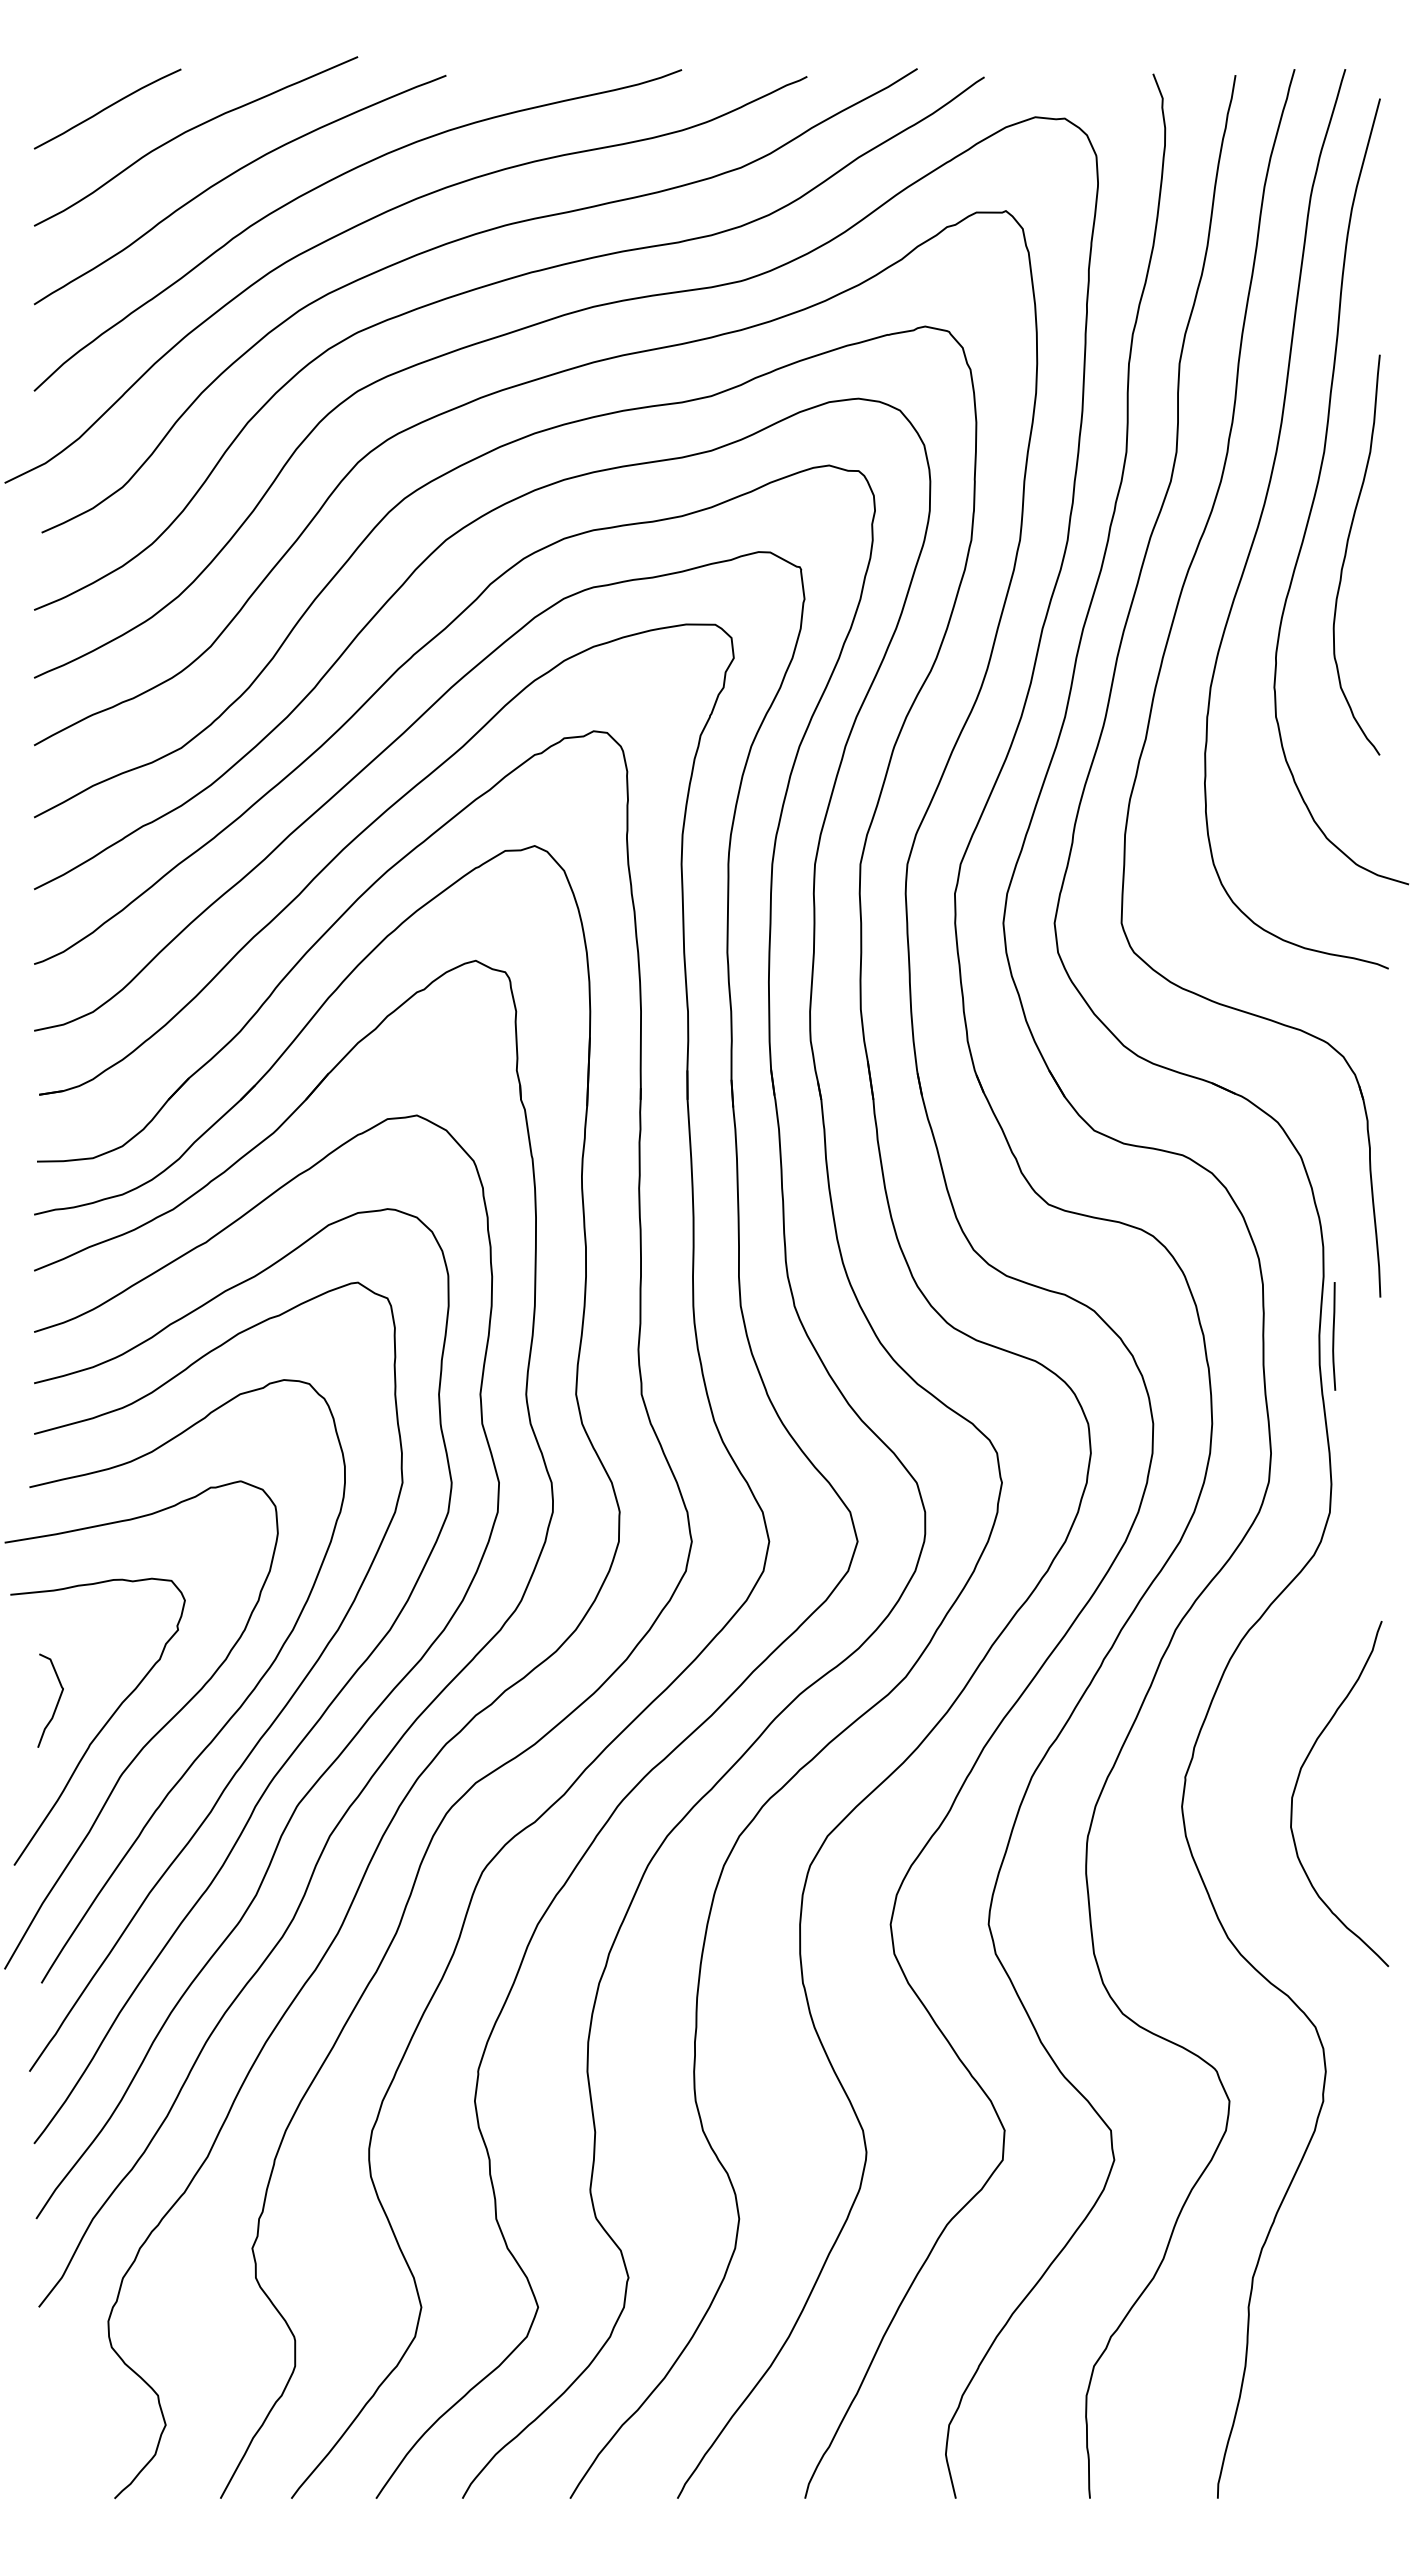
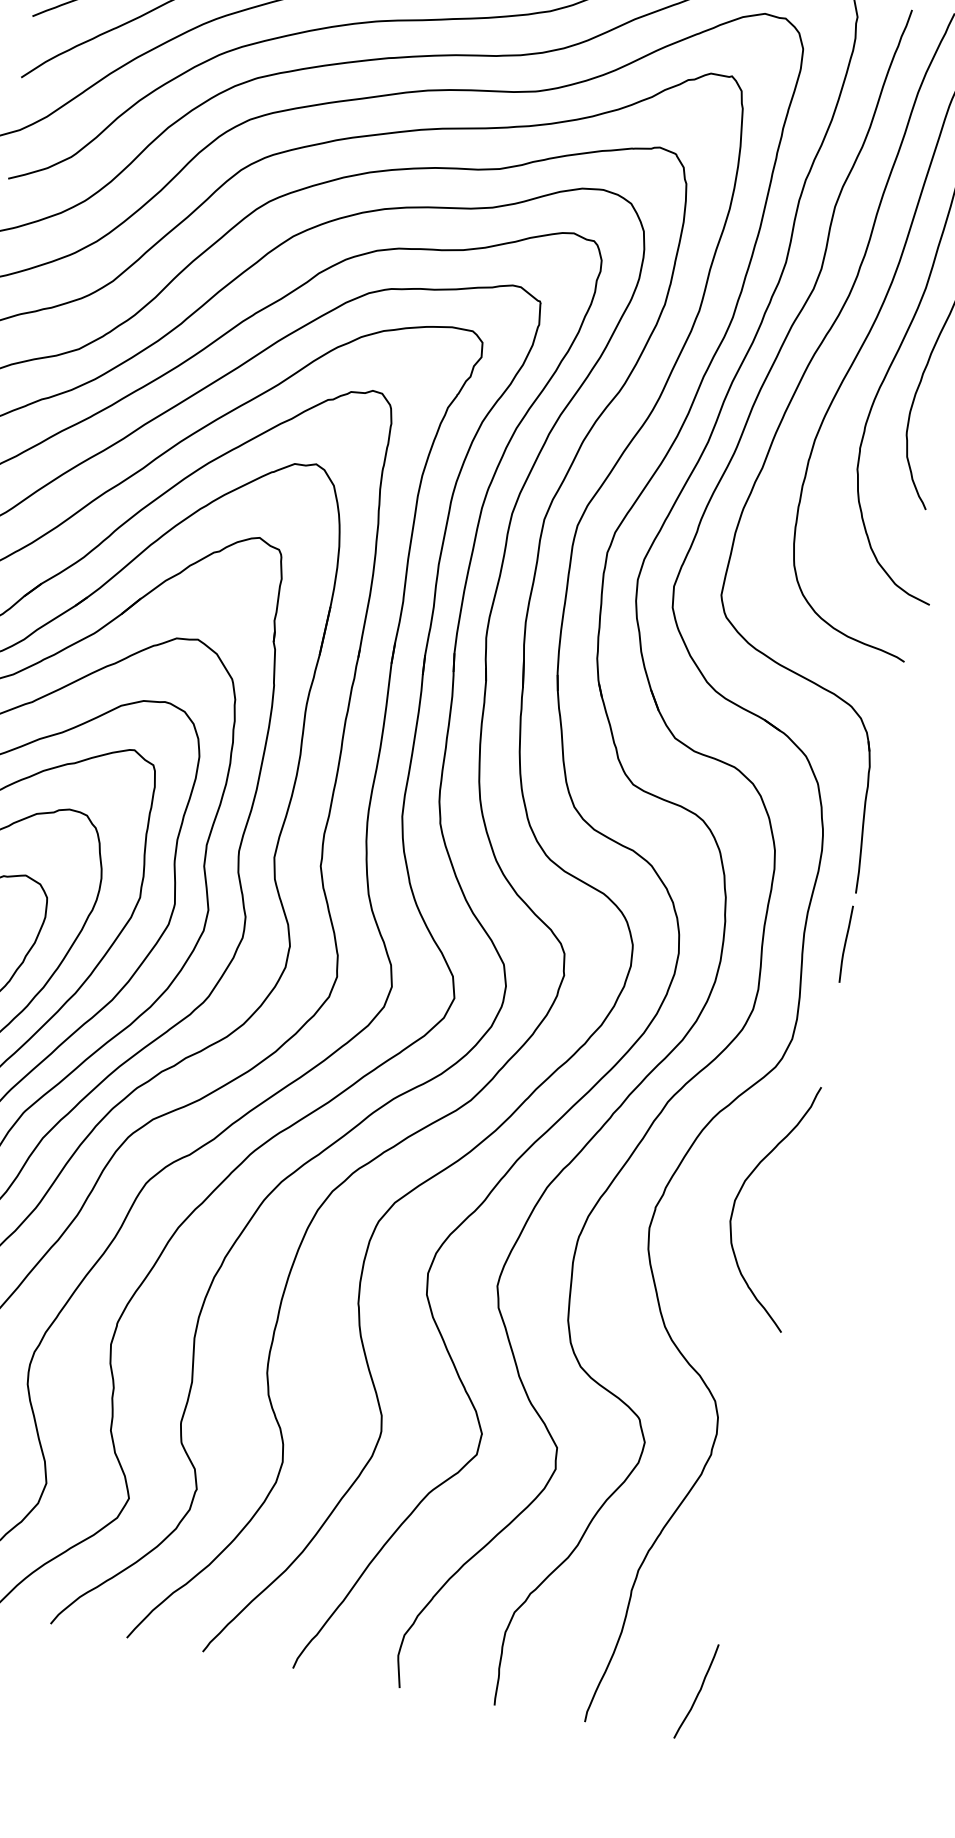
curve: (1334, 1336) -> (845, 944), moved
curve: (1297, 1784) -> (740, 1191), moved
curve: (1365, 2428) -> (698, 1691), added

